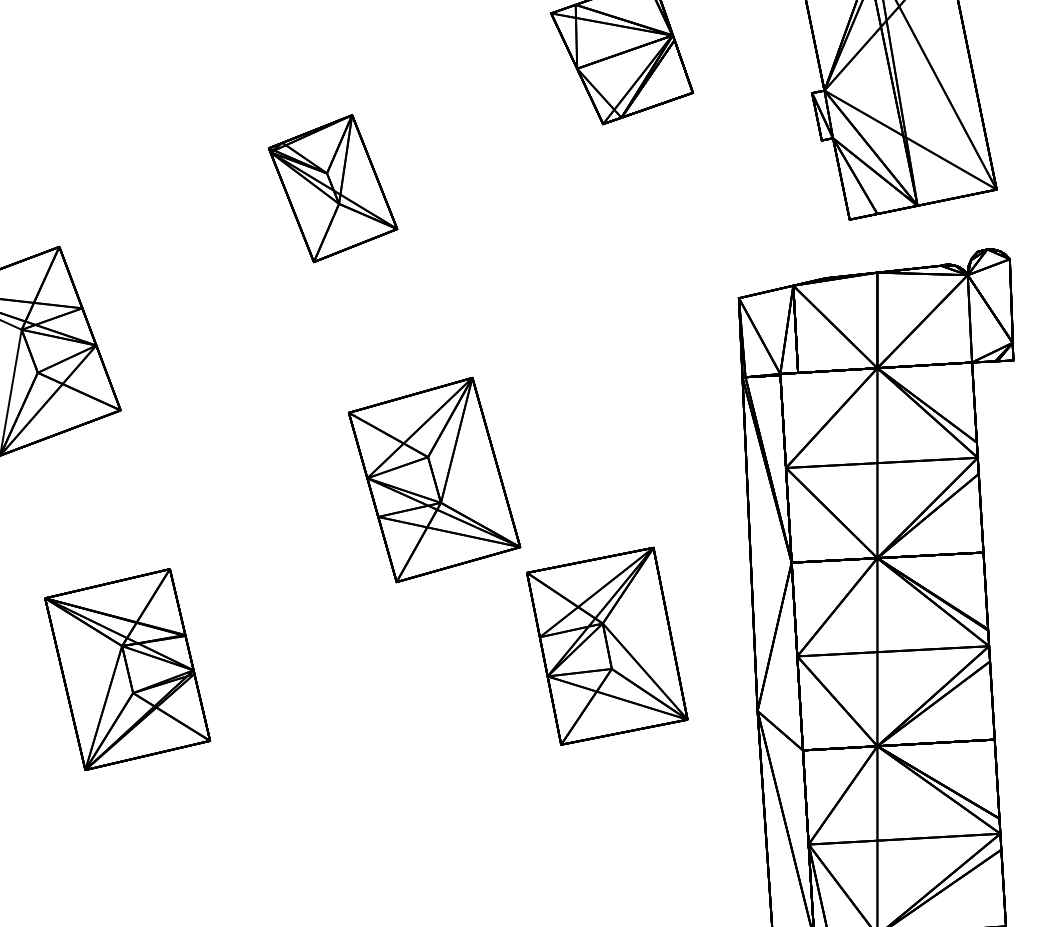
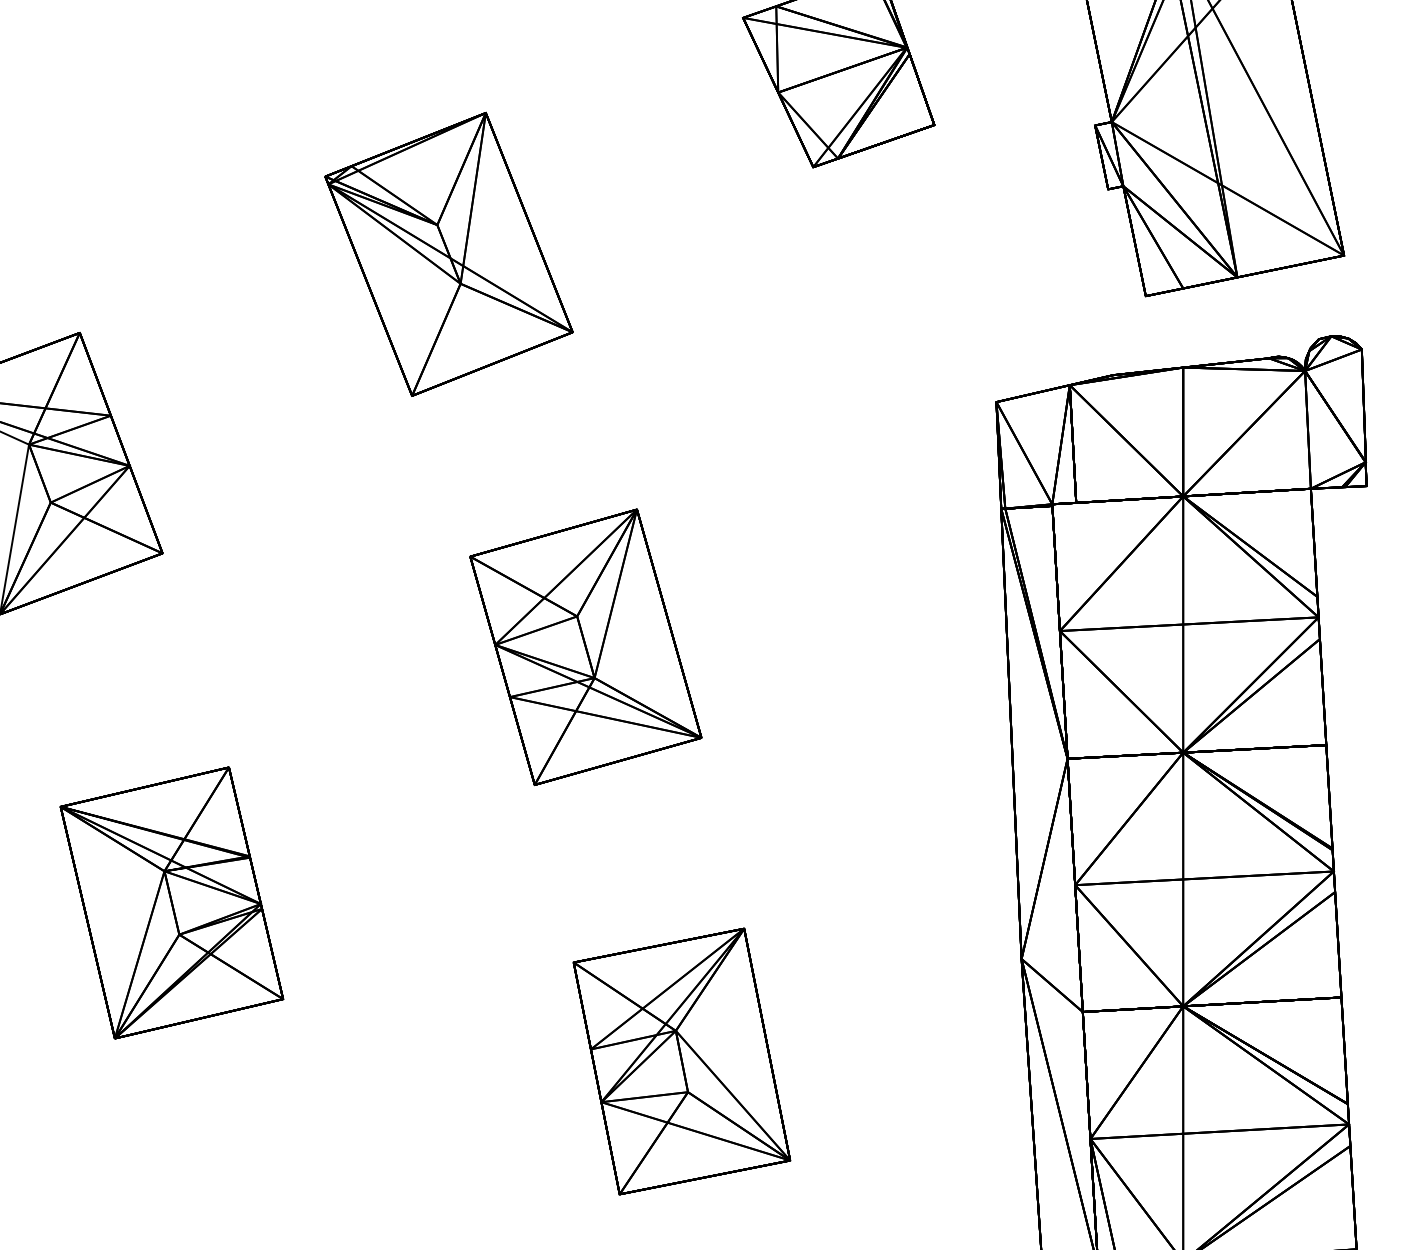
part: (332, 188) -> (448, 253), size x1.43
part: (607, 646) -> (681, 1061), moved

